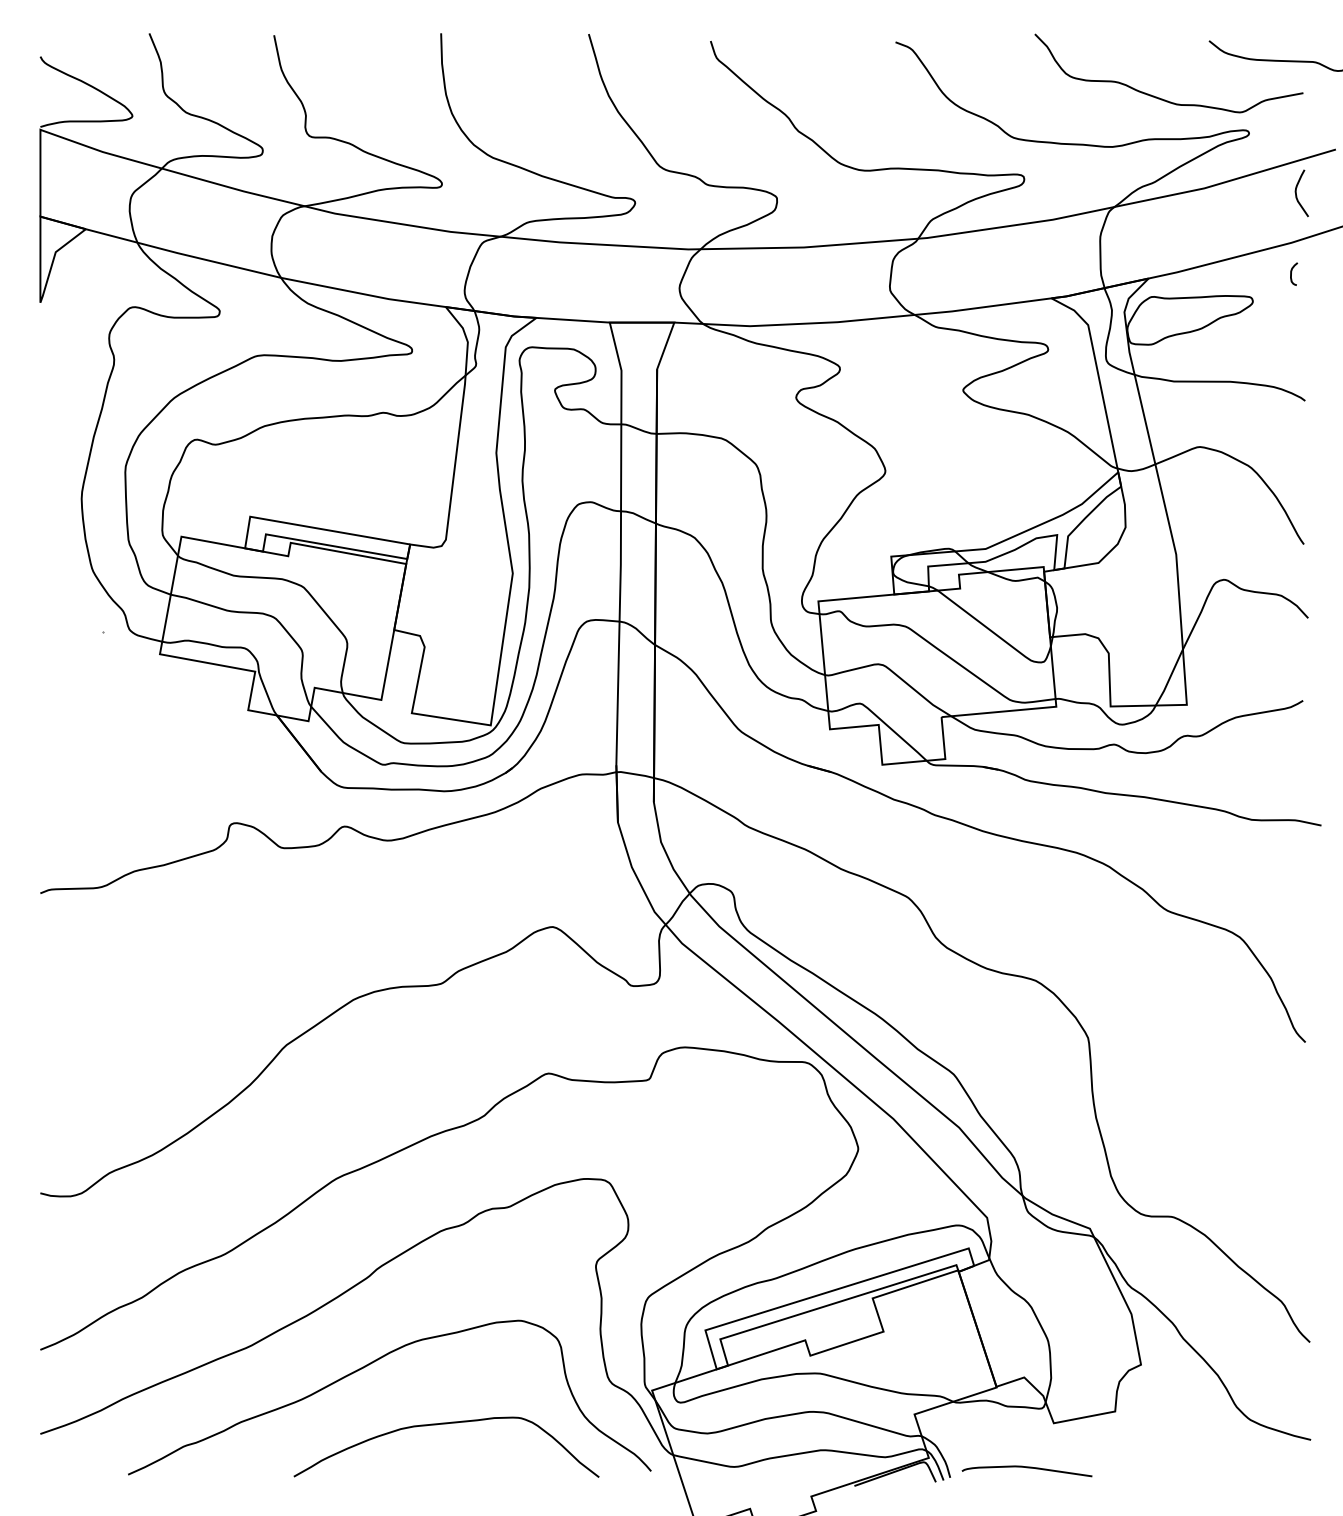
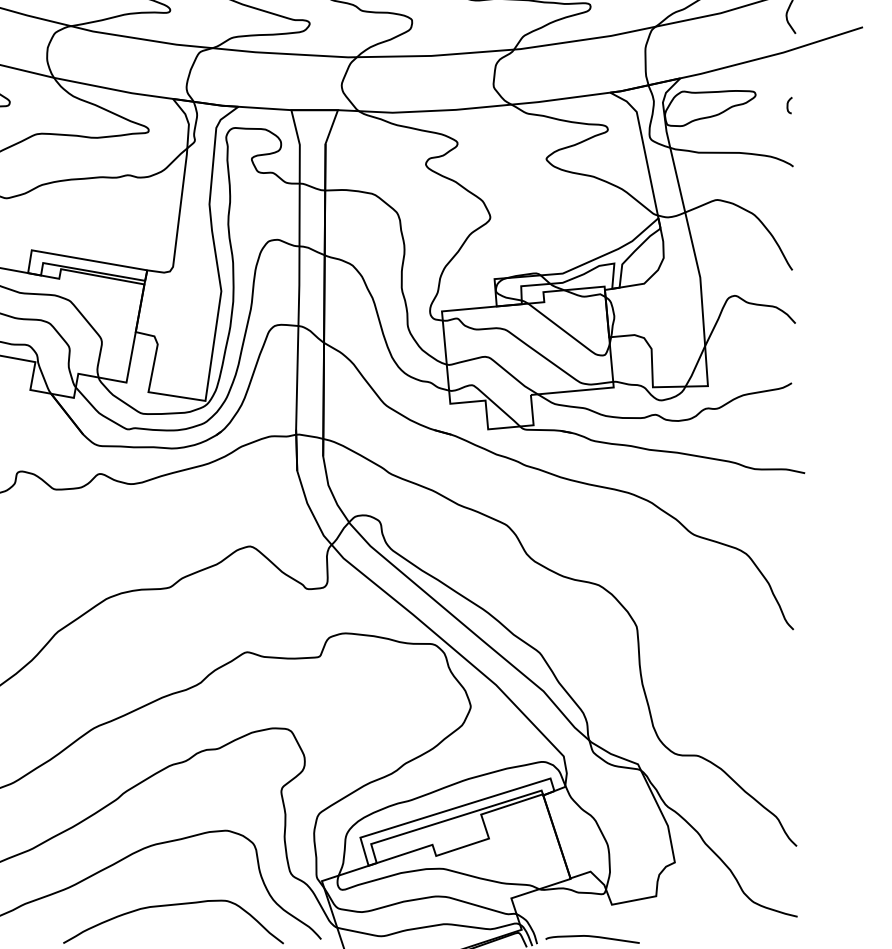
curve: (1292, 271) -> (788, 103), moved

